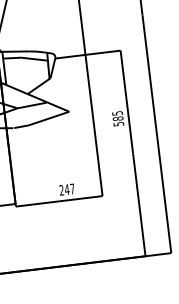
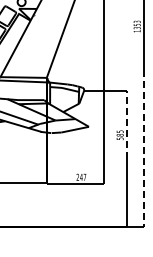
line: (127, 102) -> (127, 125), solid -> dashed
line: (157, 134) -> (144, 148), solid -> dashed

